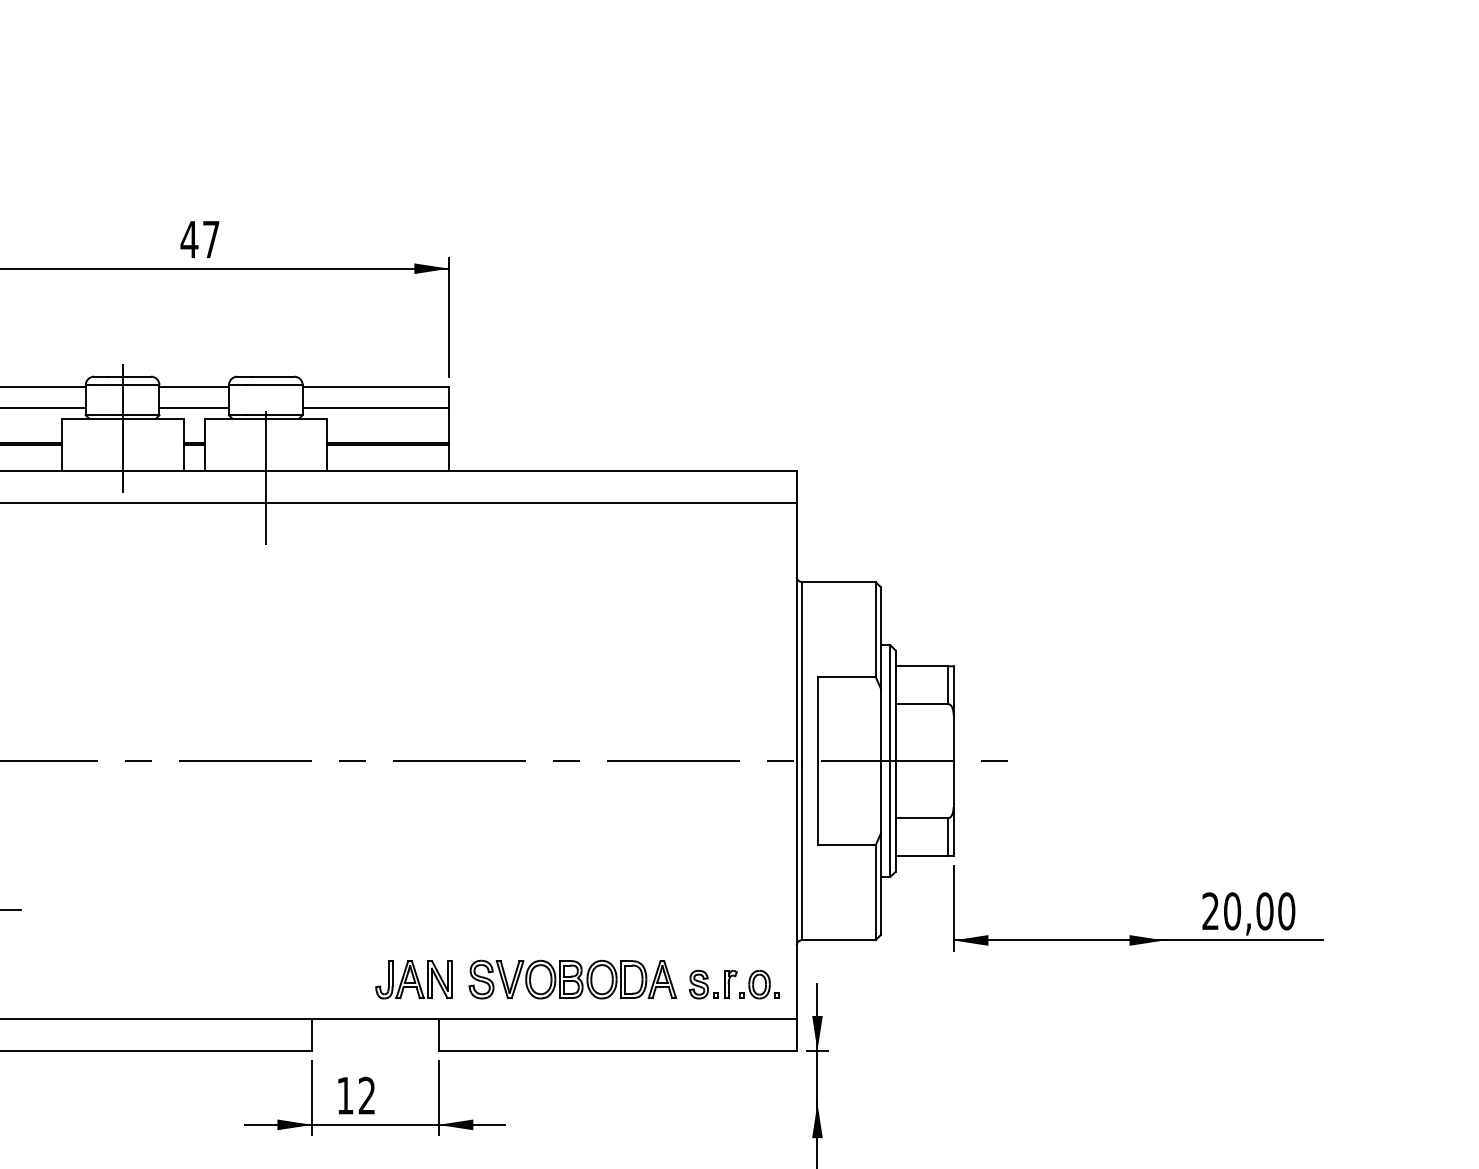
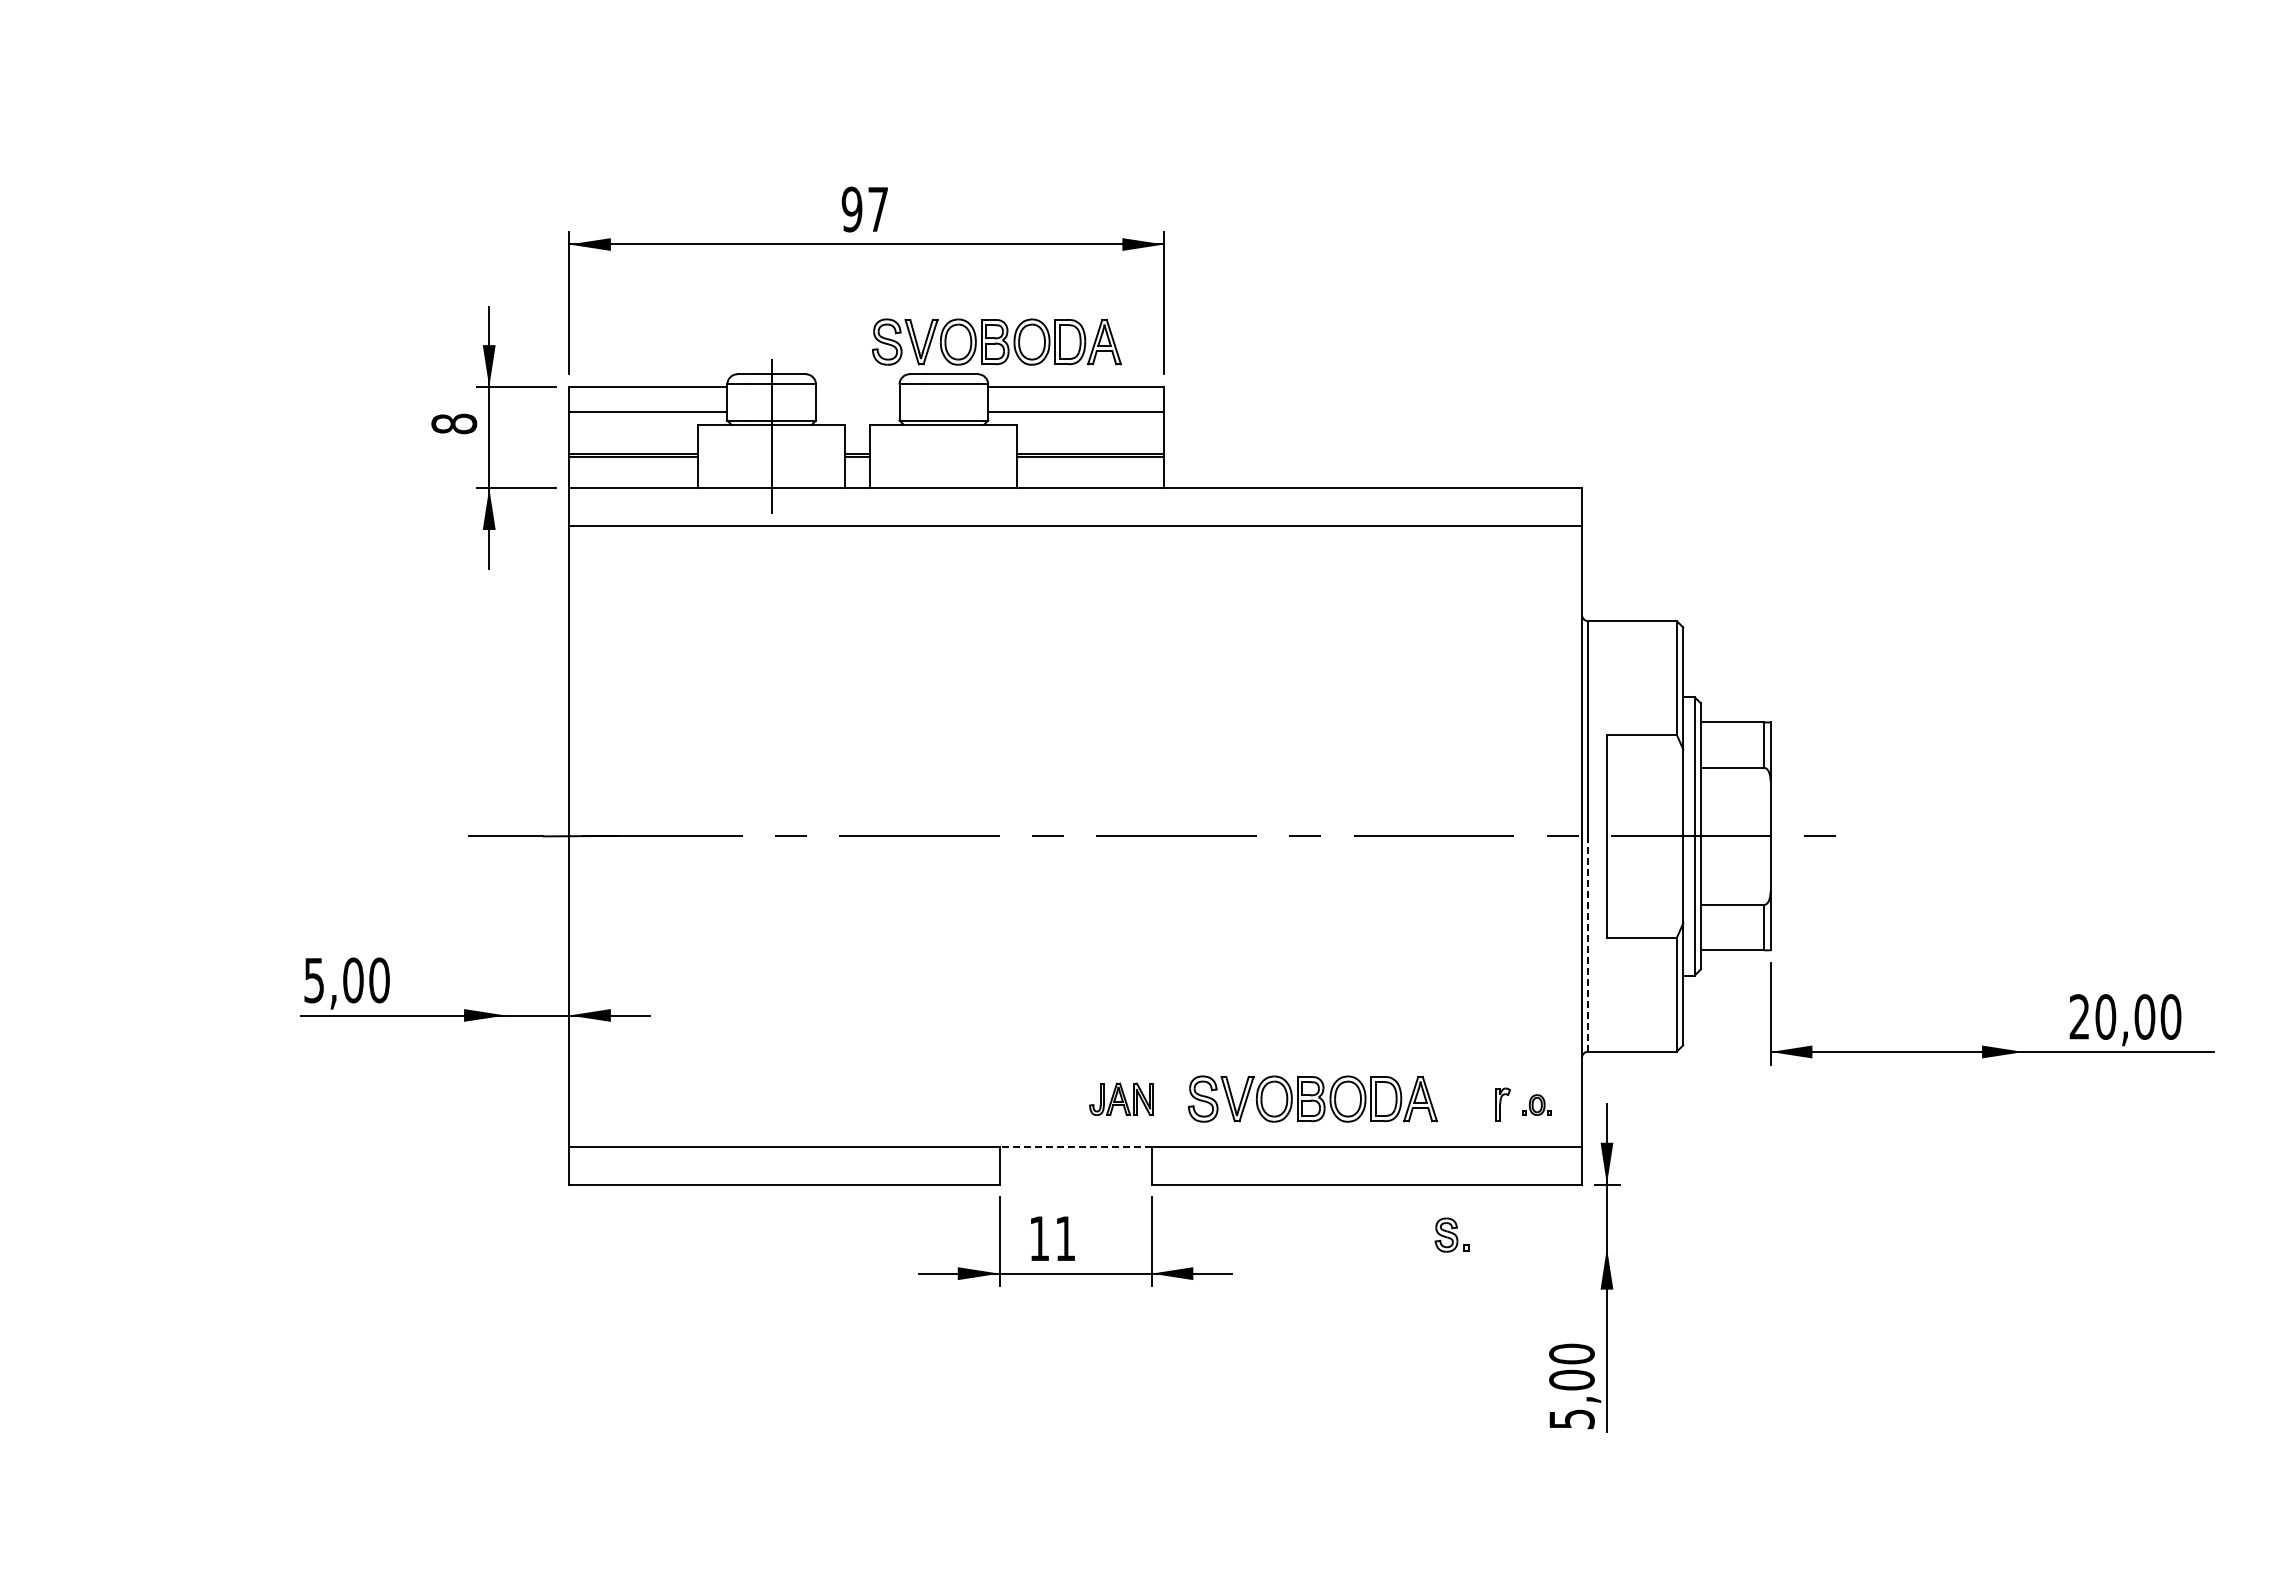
text: (189, 239) -> (851, 209), 47 -> 97
part: (309, 349) -> (996, 341), added
line: (193, 386) -> (857, 386), removed
line: (193, 408) -> (857, 412), removed
line: (265, 477) -> (943, 495), removed
line: (802, 851) -> (1588, 944), solid -> dashed
part: (413, 979) -> (1121, 1099), size x0.7
part: (703, 984) -> (1451, 1234), moved
part: (758, 984) -> (1536, 1104), size x0.6
line: (375, 1019) -> (1075, 1146), solid -> dashed
text: (366, 1094) -> (1064, 1237), 12 -> 11

